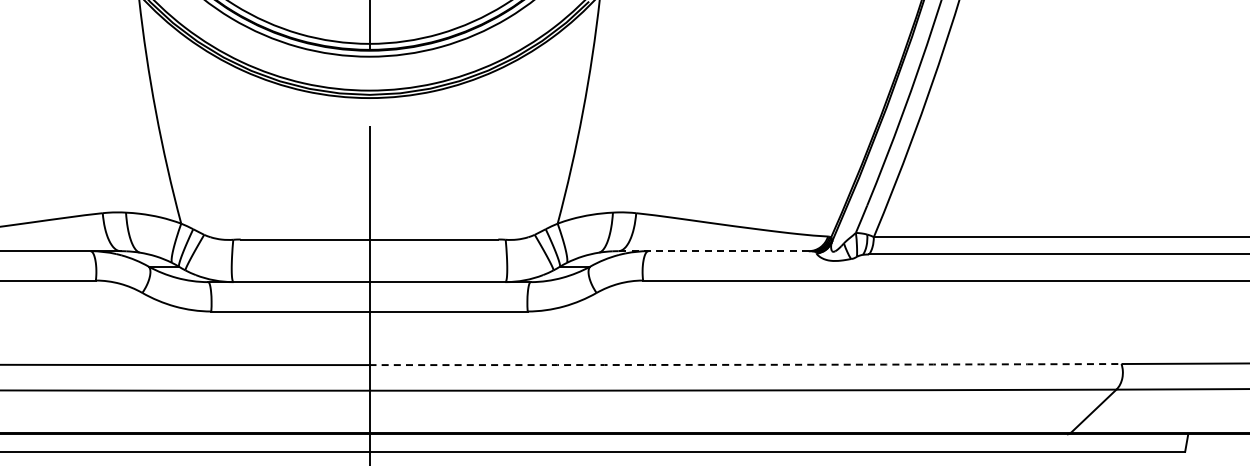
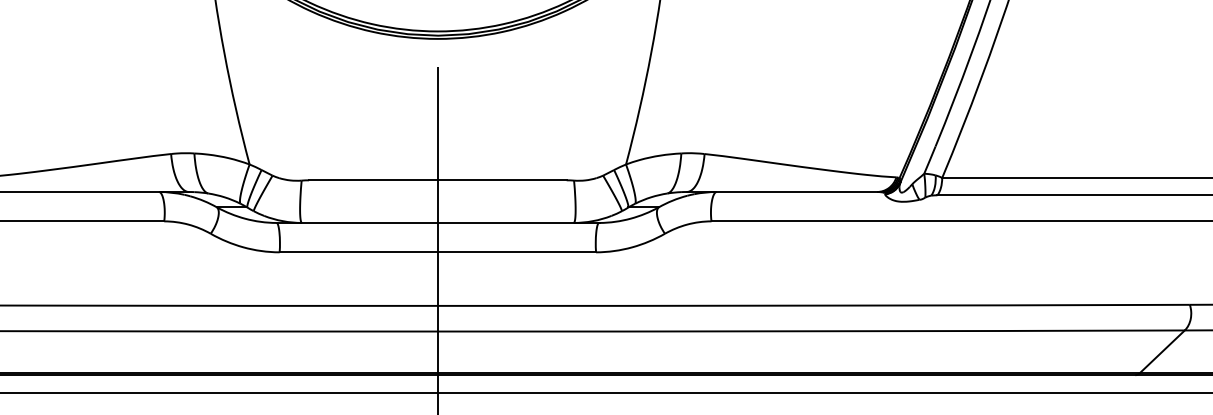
line: (713, 251) -> (781, 192), dashed -> solid
arc: (745, 364) -> (813, 305), dashed -> solid

